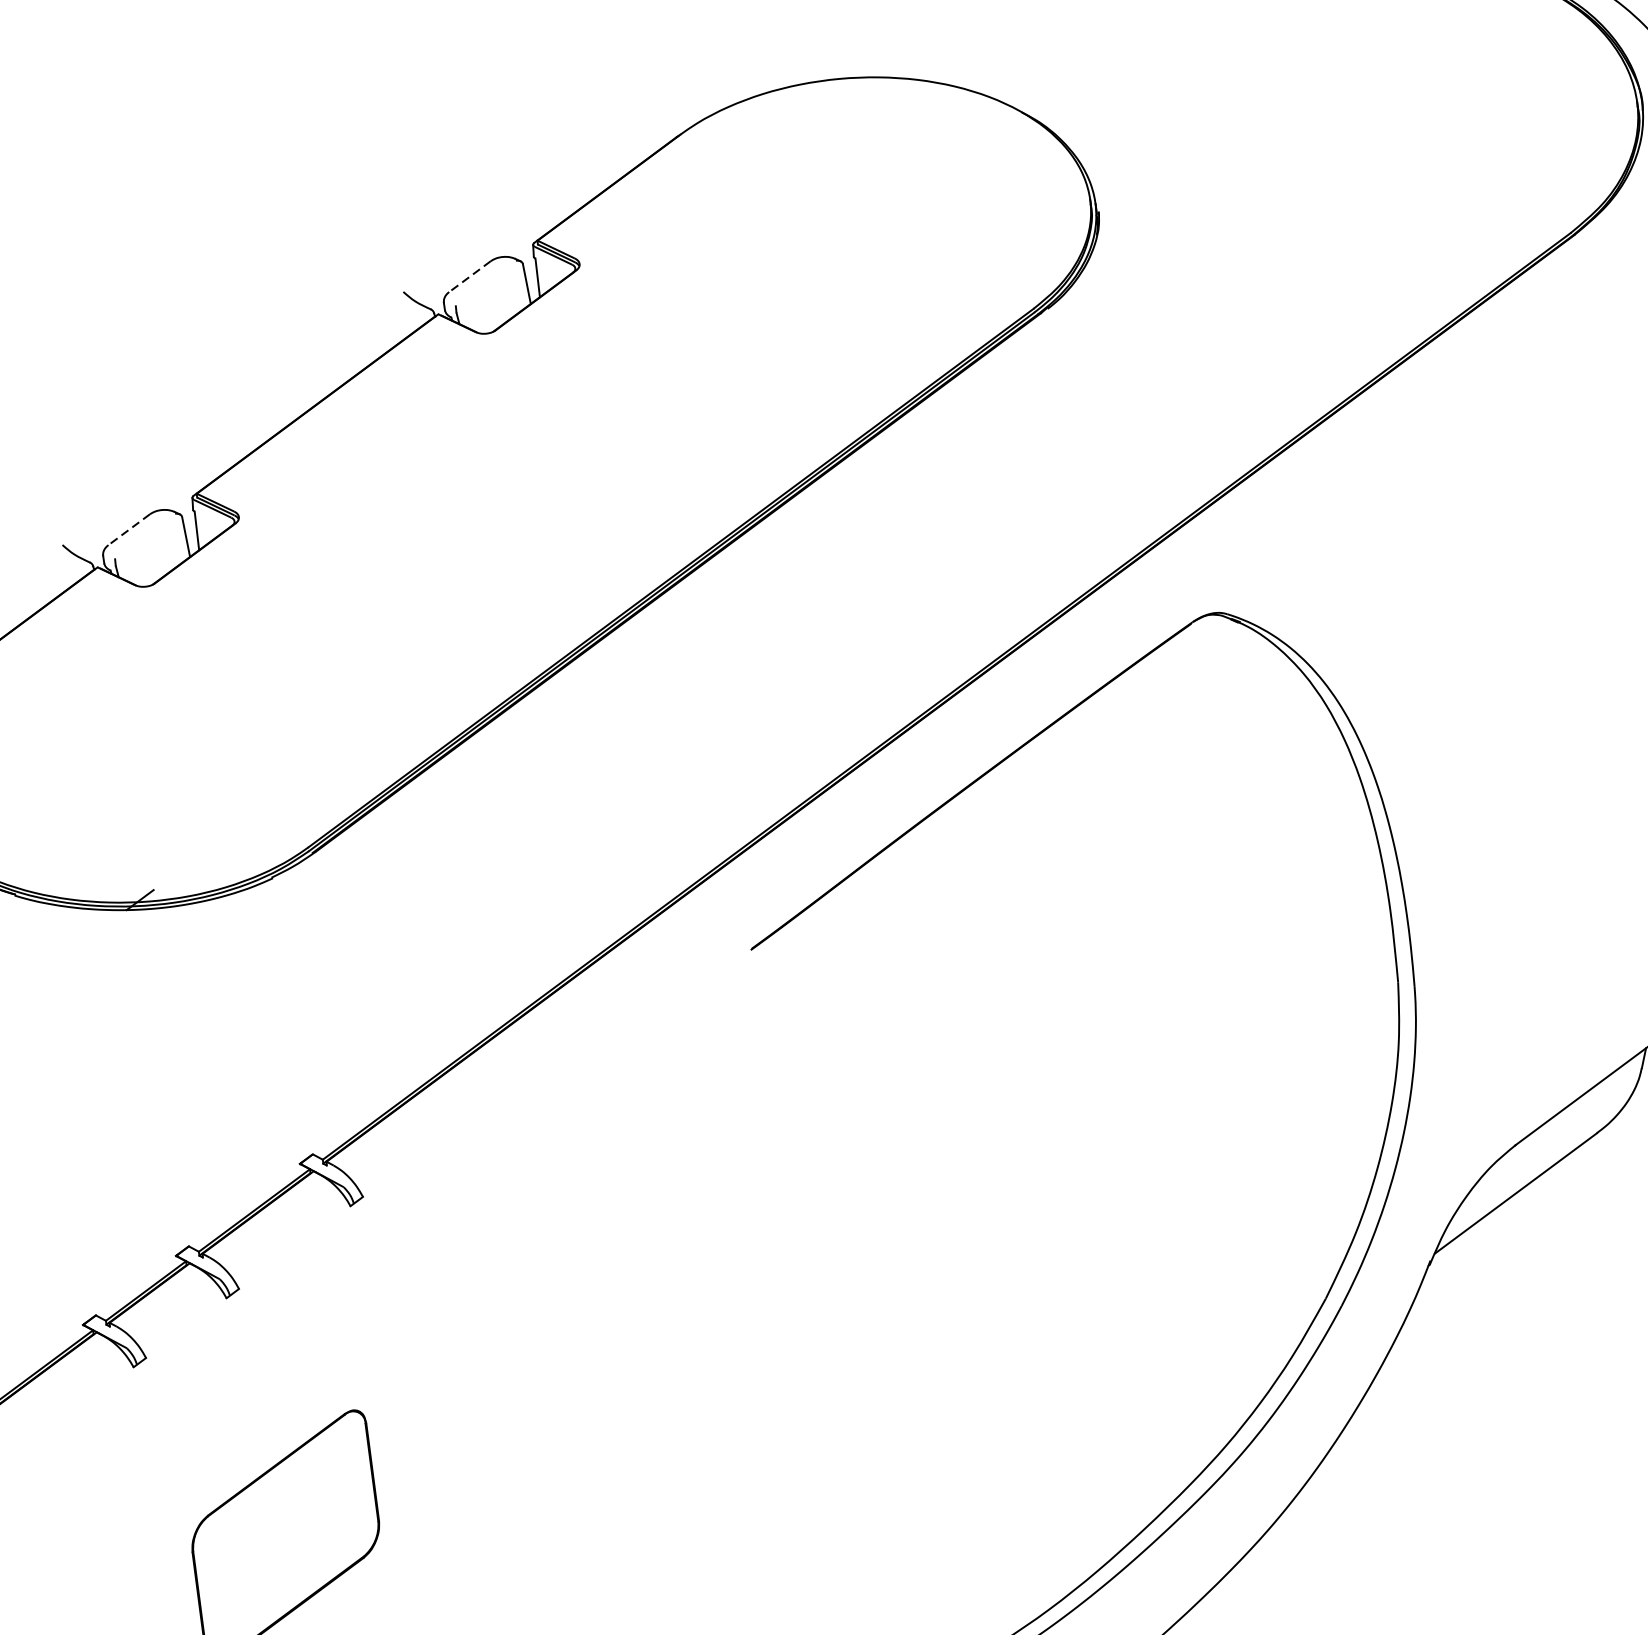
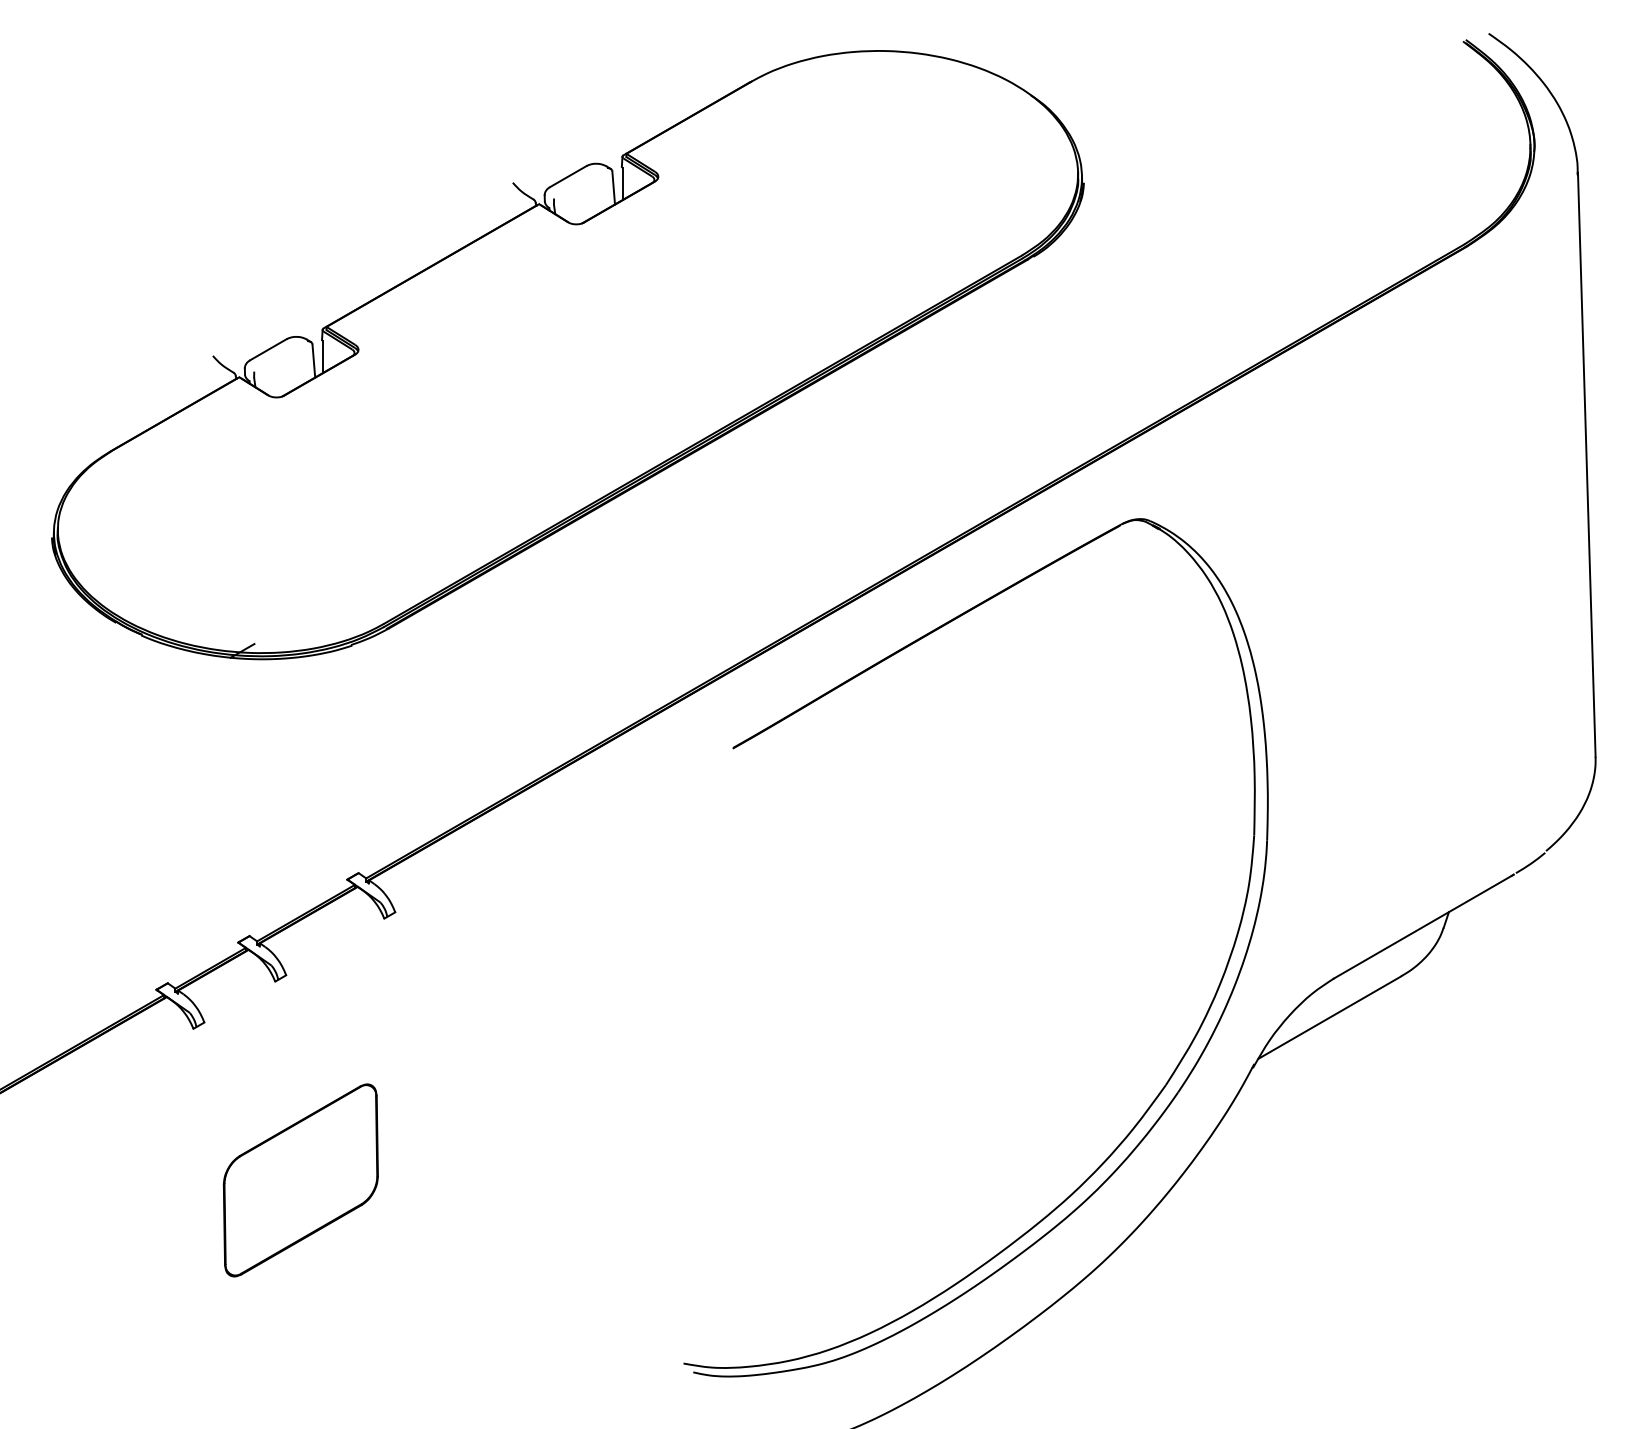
line: (469, 276) -> (567, 176), dashed -> solid
line: (129, 529) -> (268, 349), dashed -> solid

